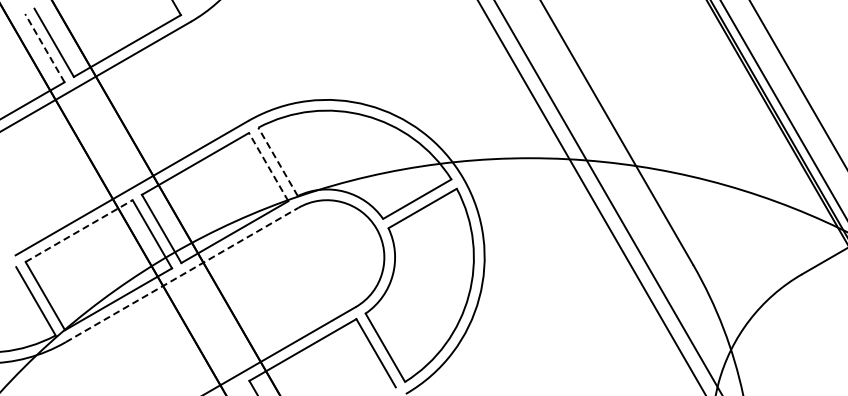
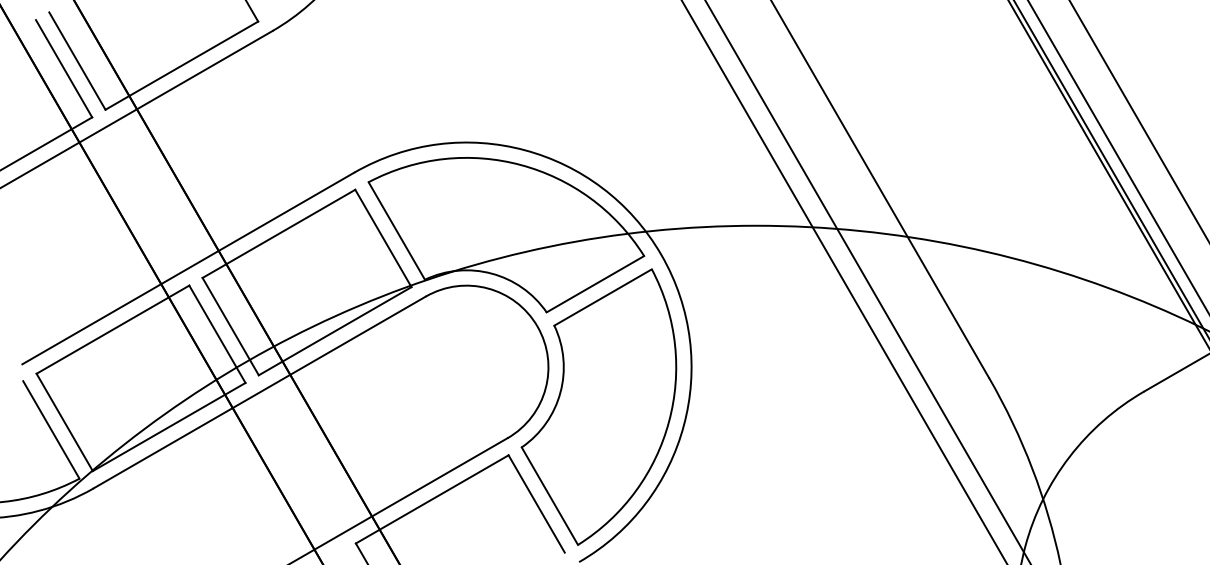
line: (44, 47) -> (63, 67), dashed -> solid
line: (277, 161) -> (395, 230), dashed -> solid
line: (268, 166) -> (383, 237), dashed -> solid
line: (79, 231) -> (113, 330), dashed -> solid
line: (182, 274) -> (260, 391), dashed -> solid

